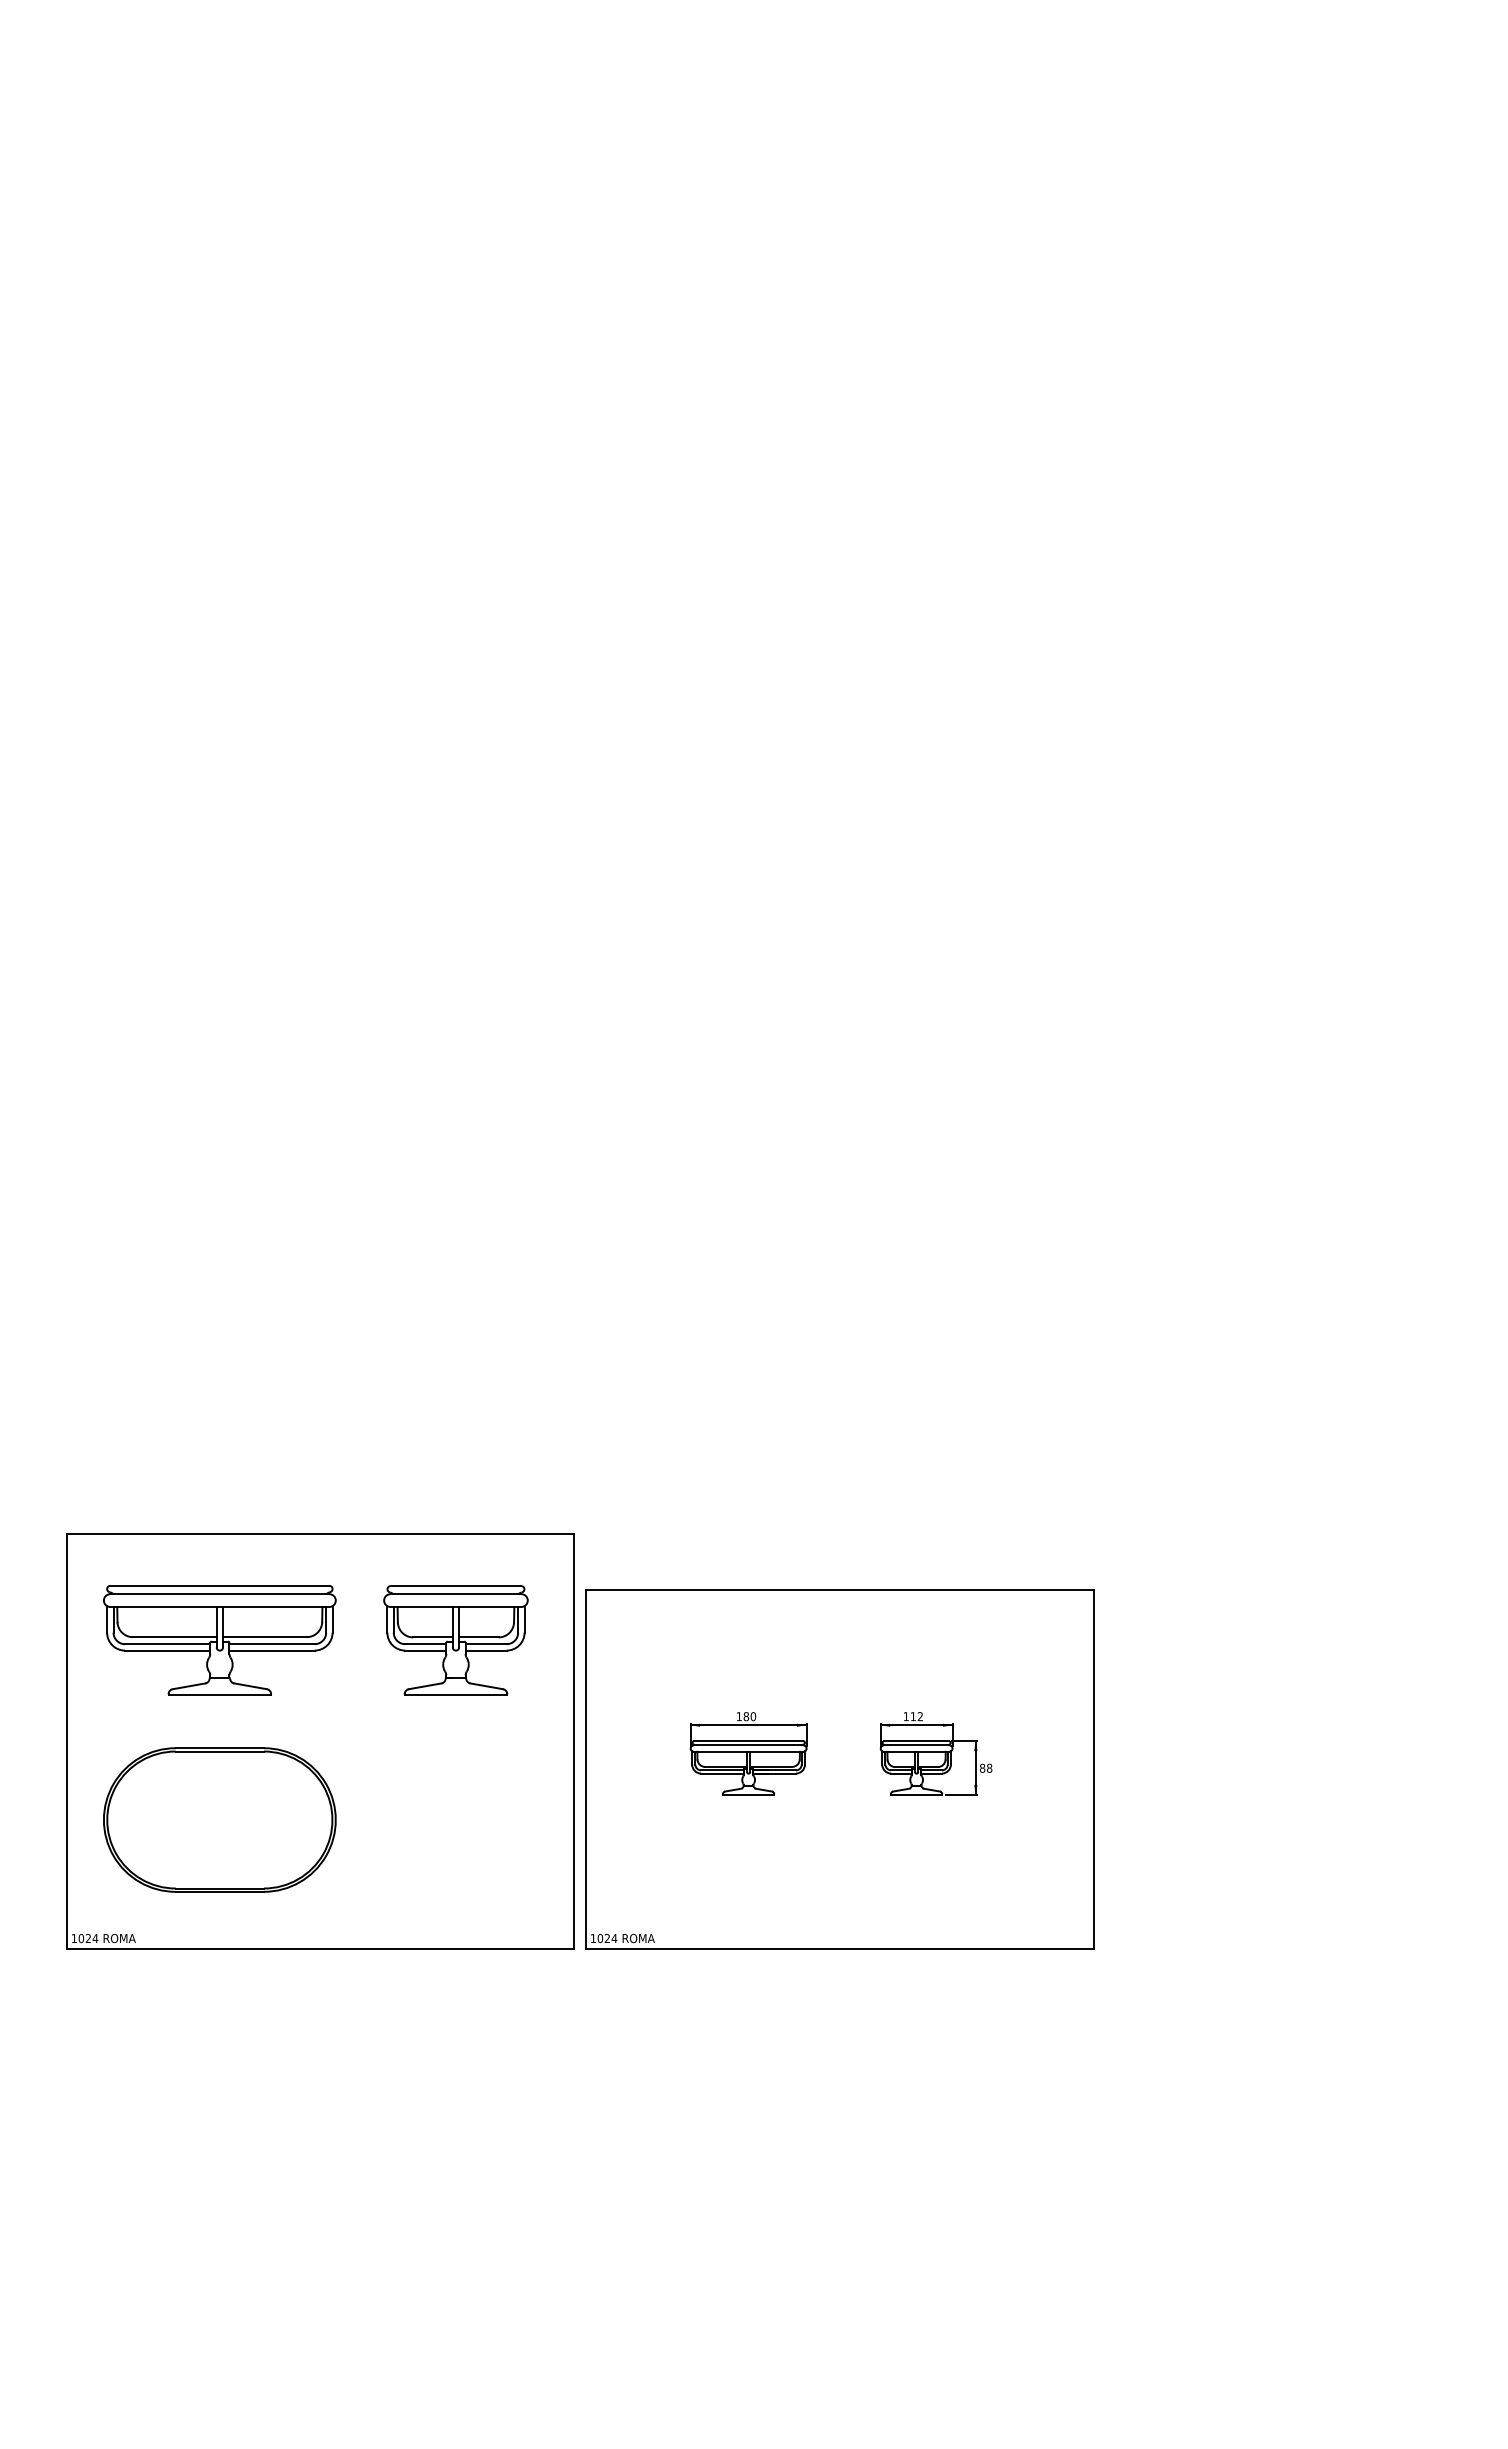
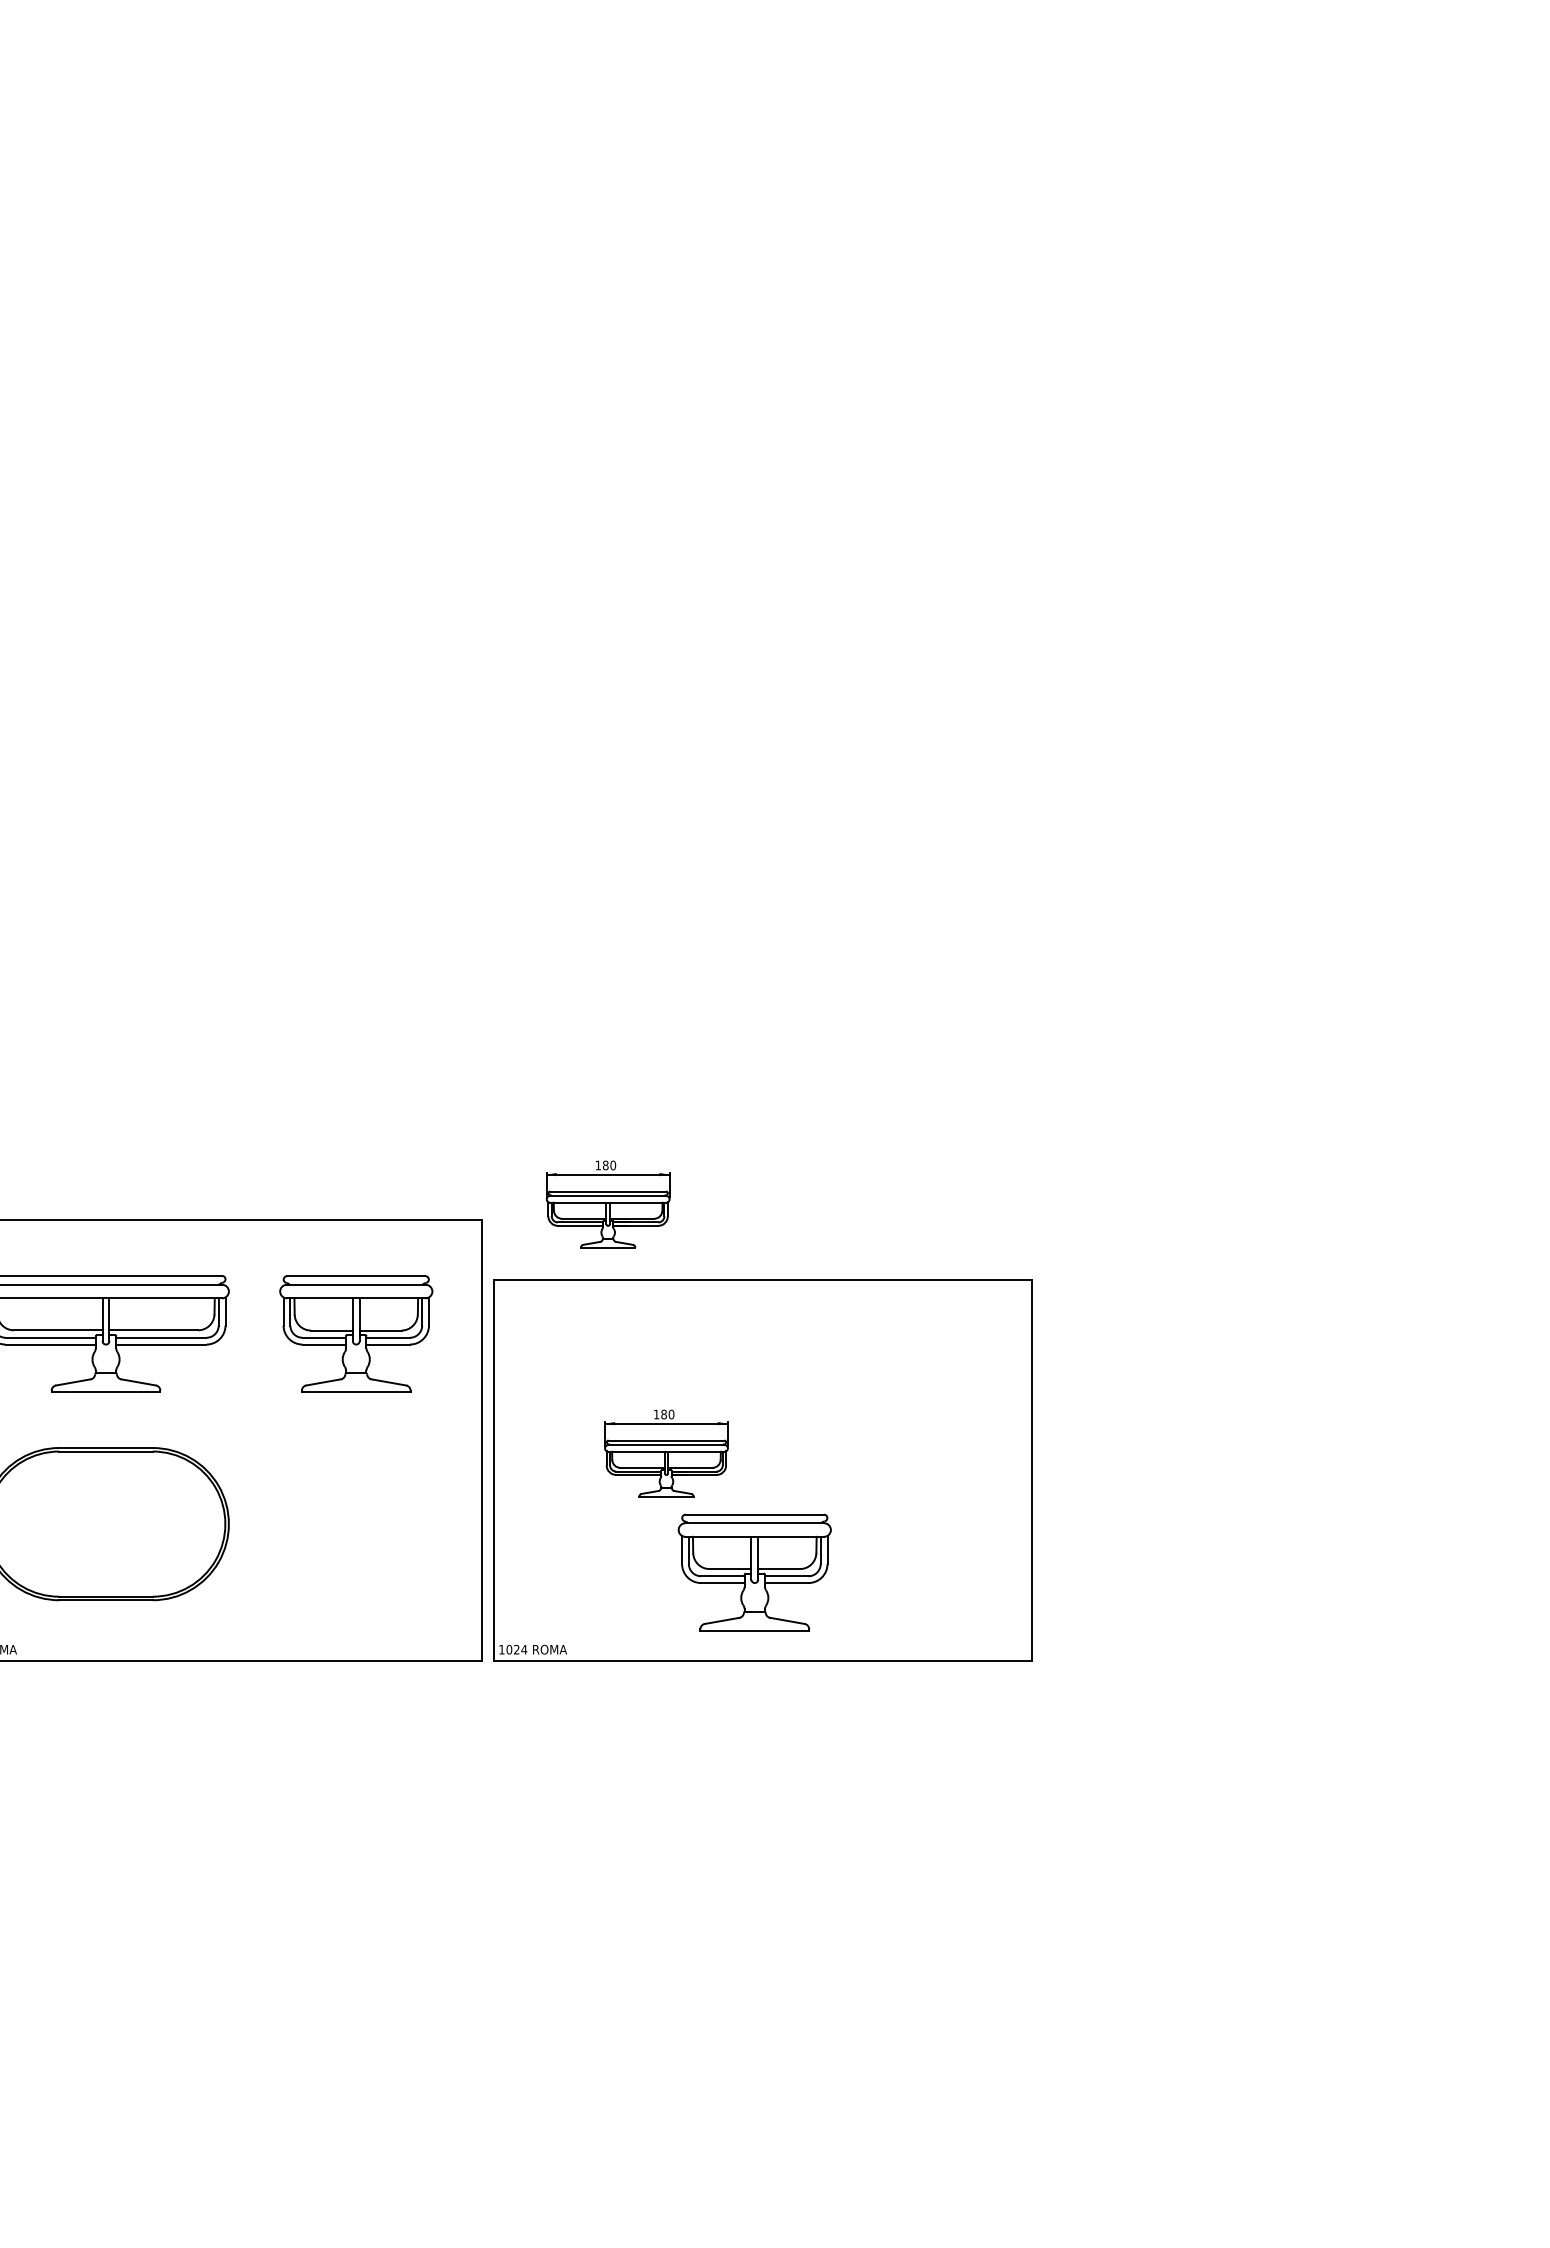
part: (693, 1518) -> (608, 1204), added
part: (935, 1753) -> (864, 1453), removed
part: (831, 1865) -> (754, 1572), added

